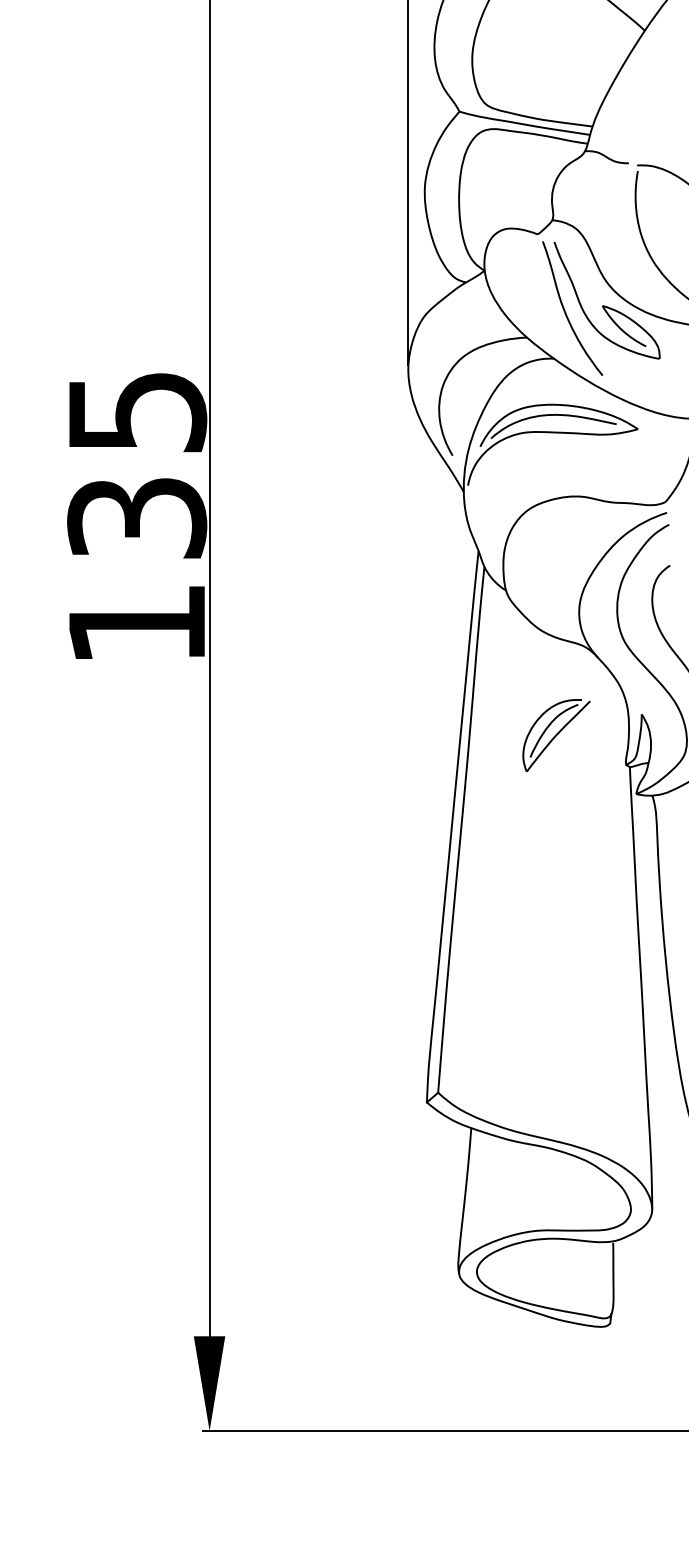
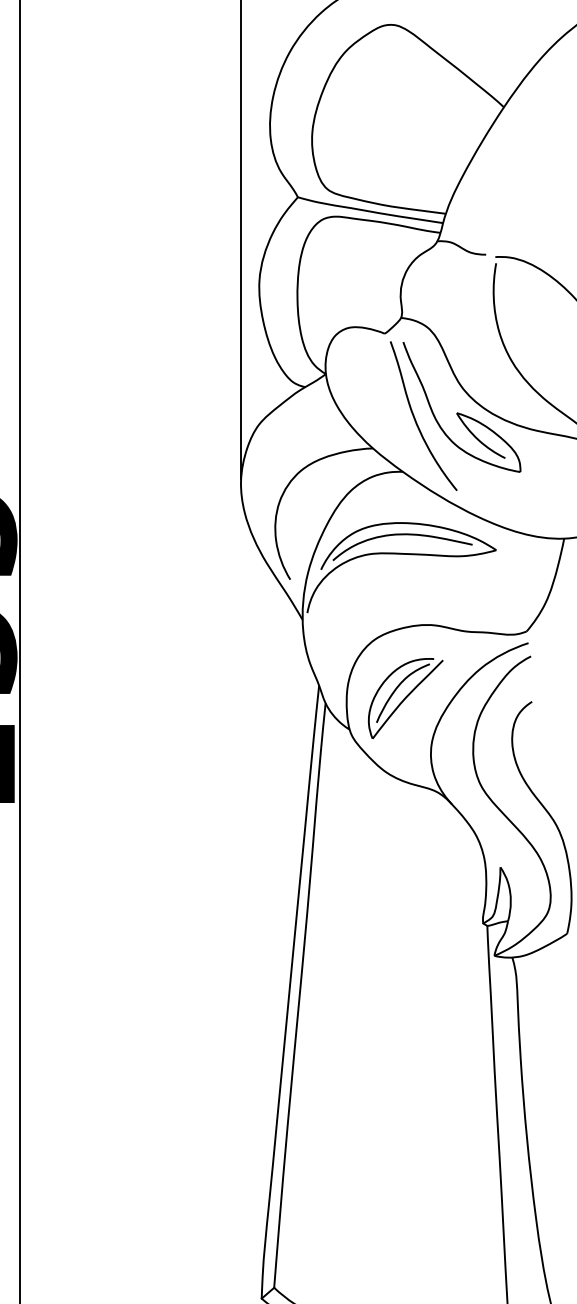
part: (556, 735) -> (405, 698), moved

